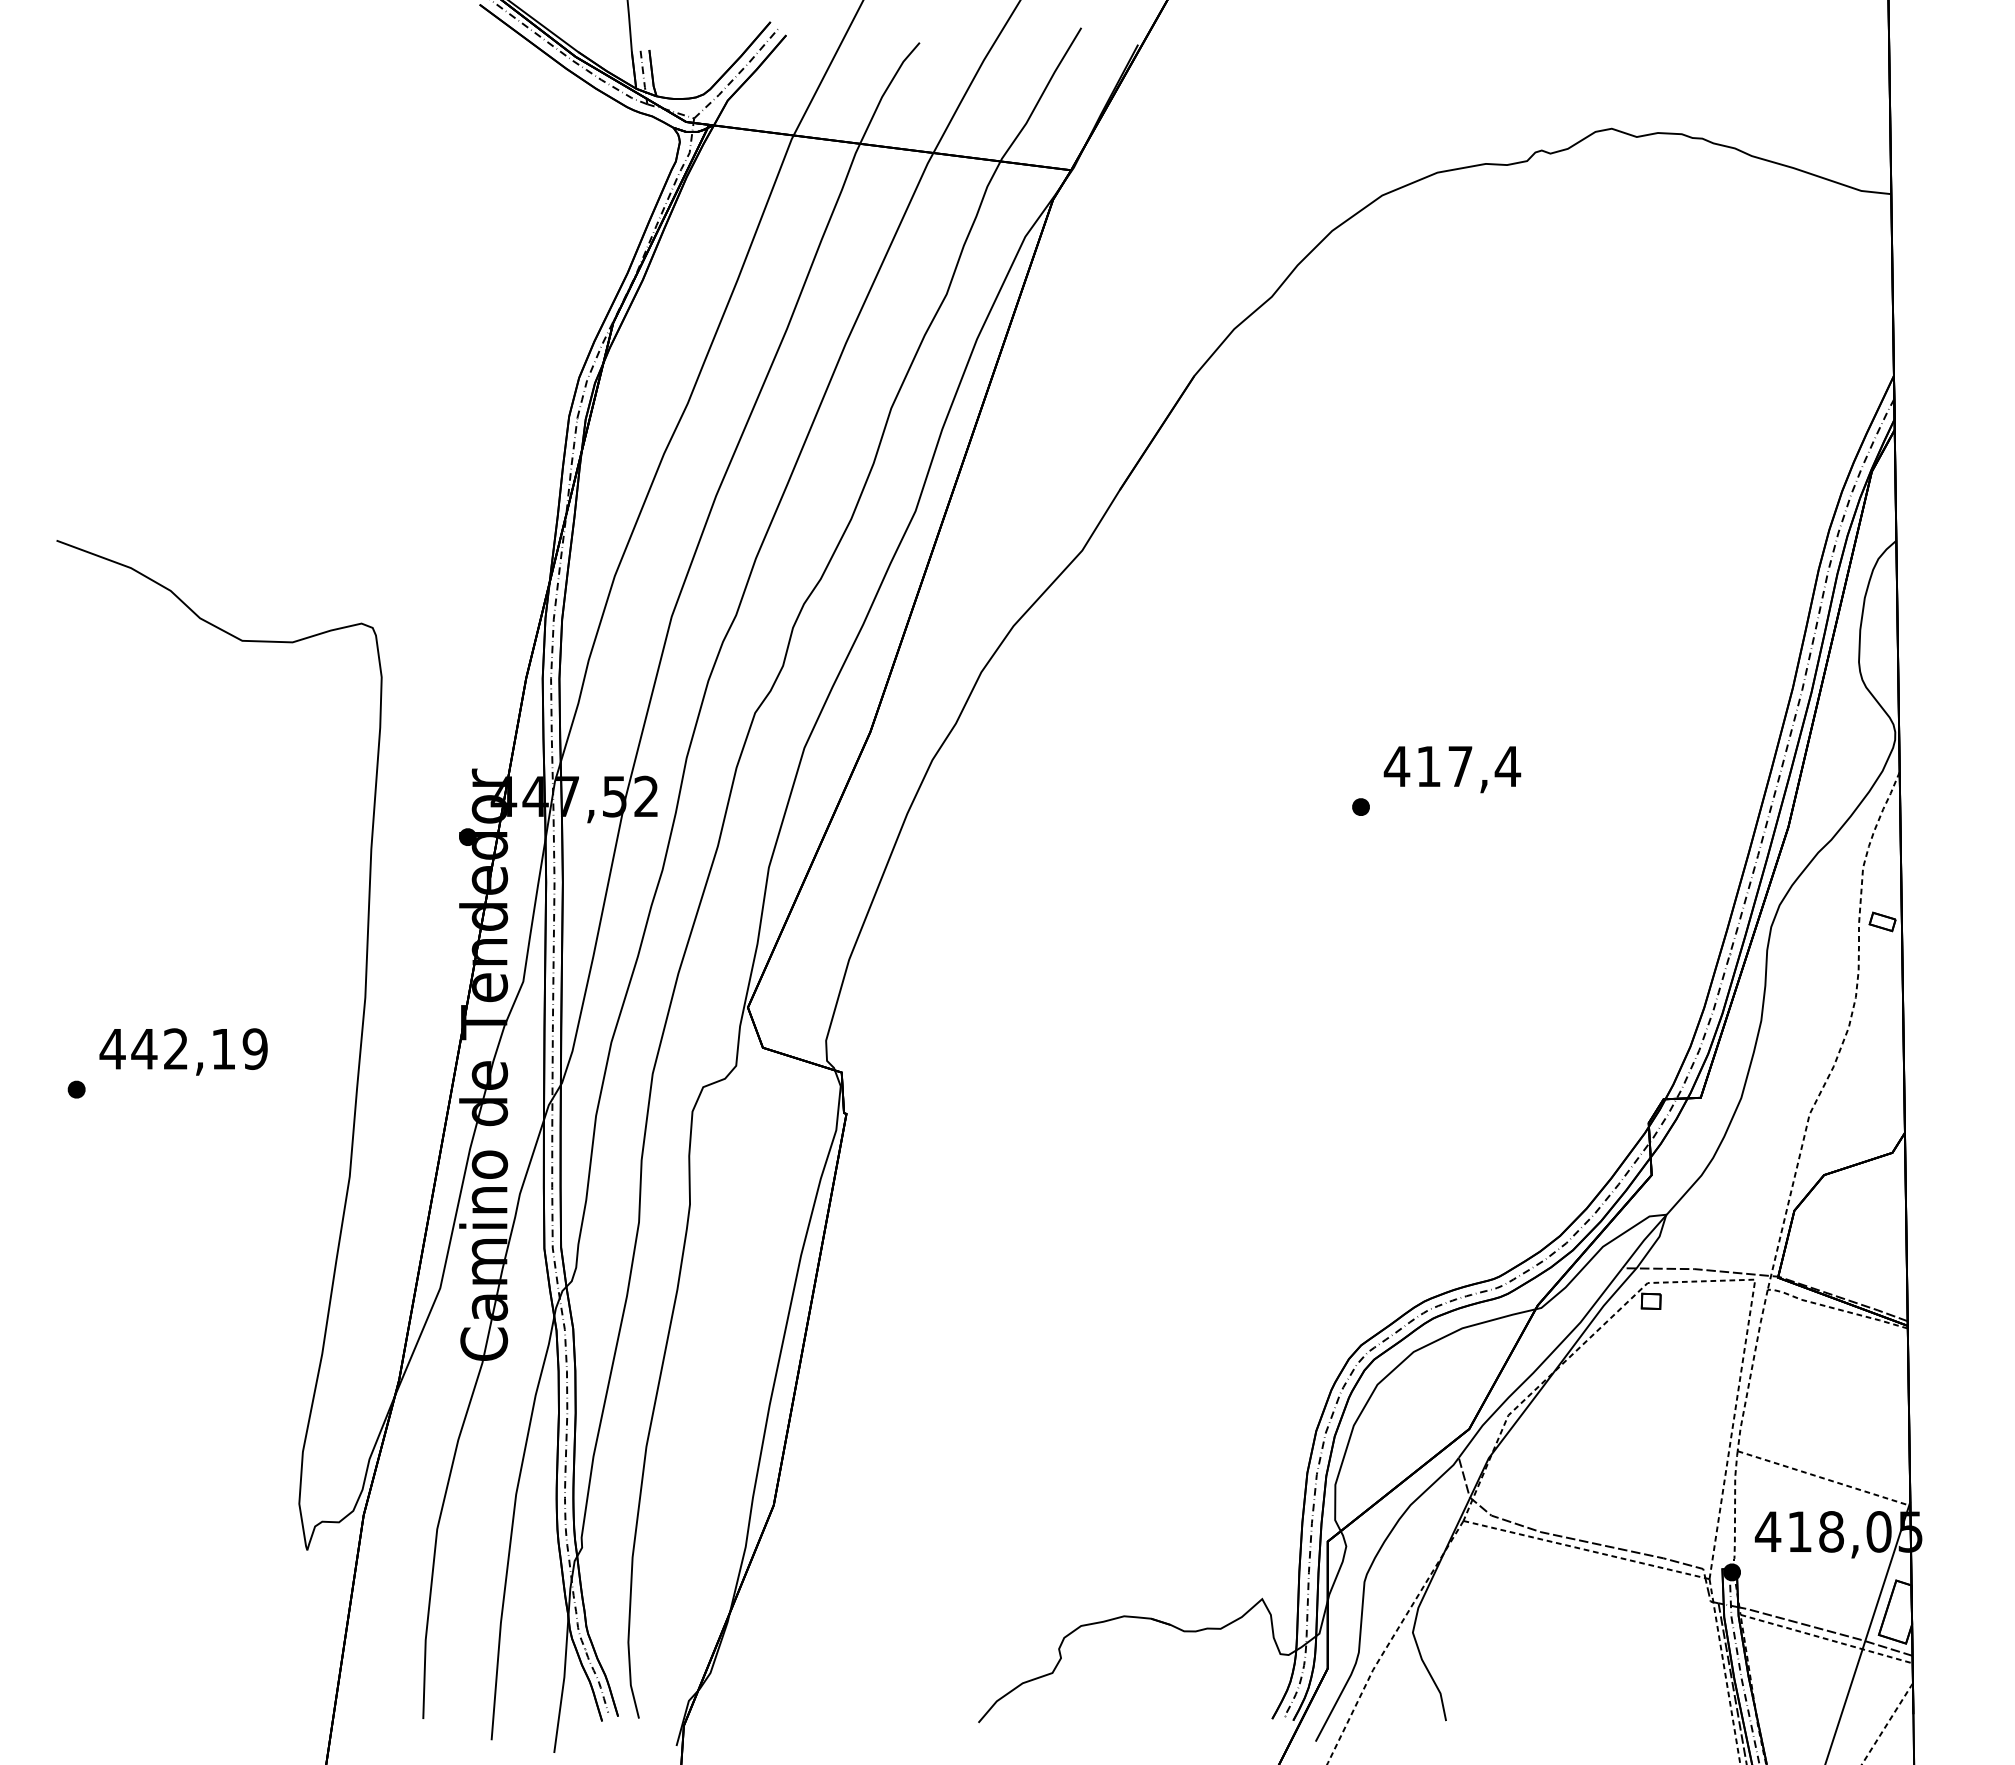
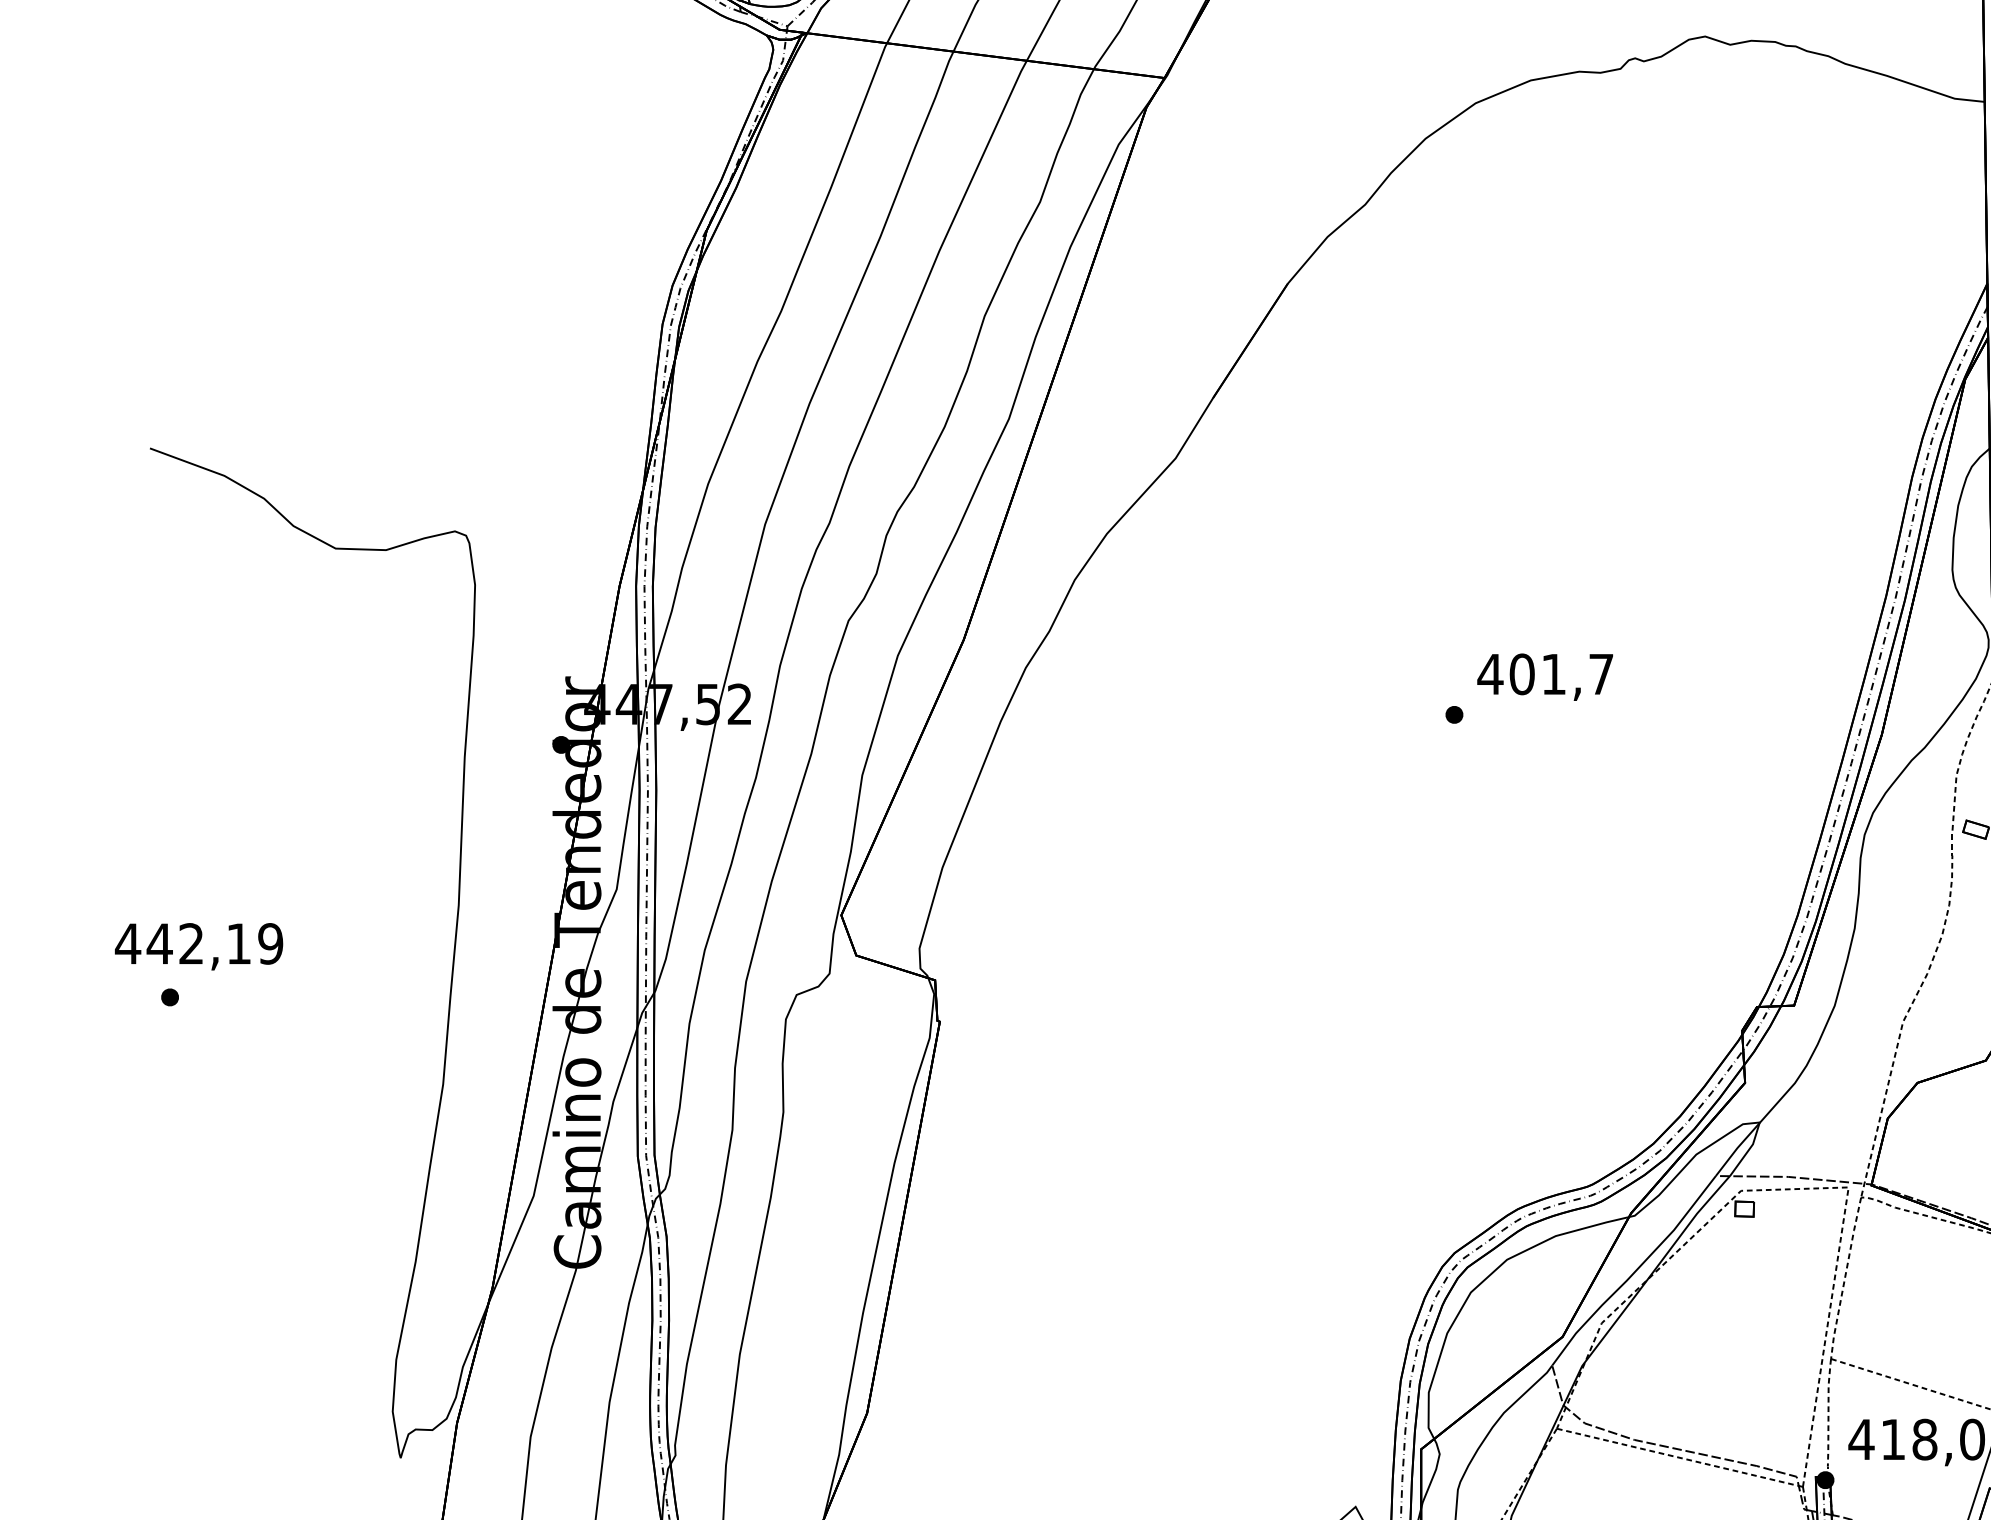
text: (1468, 766) -> (1561, 674), 417,4 -> 401,7
text: (183, 1051) -> (198, 946), moved

